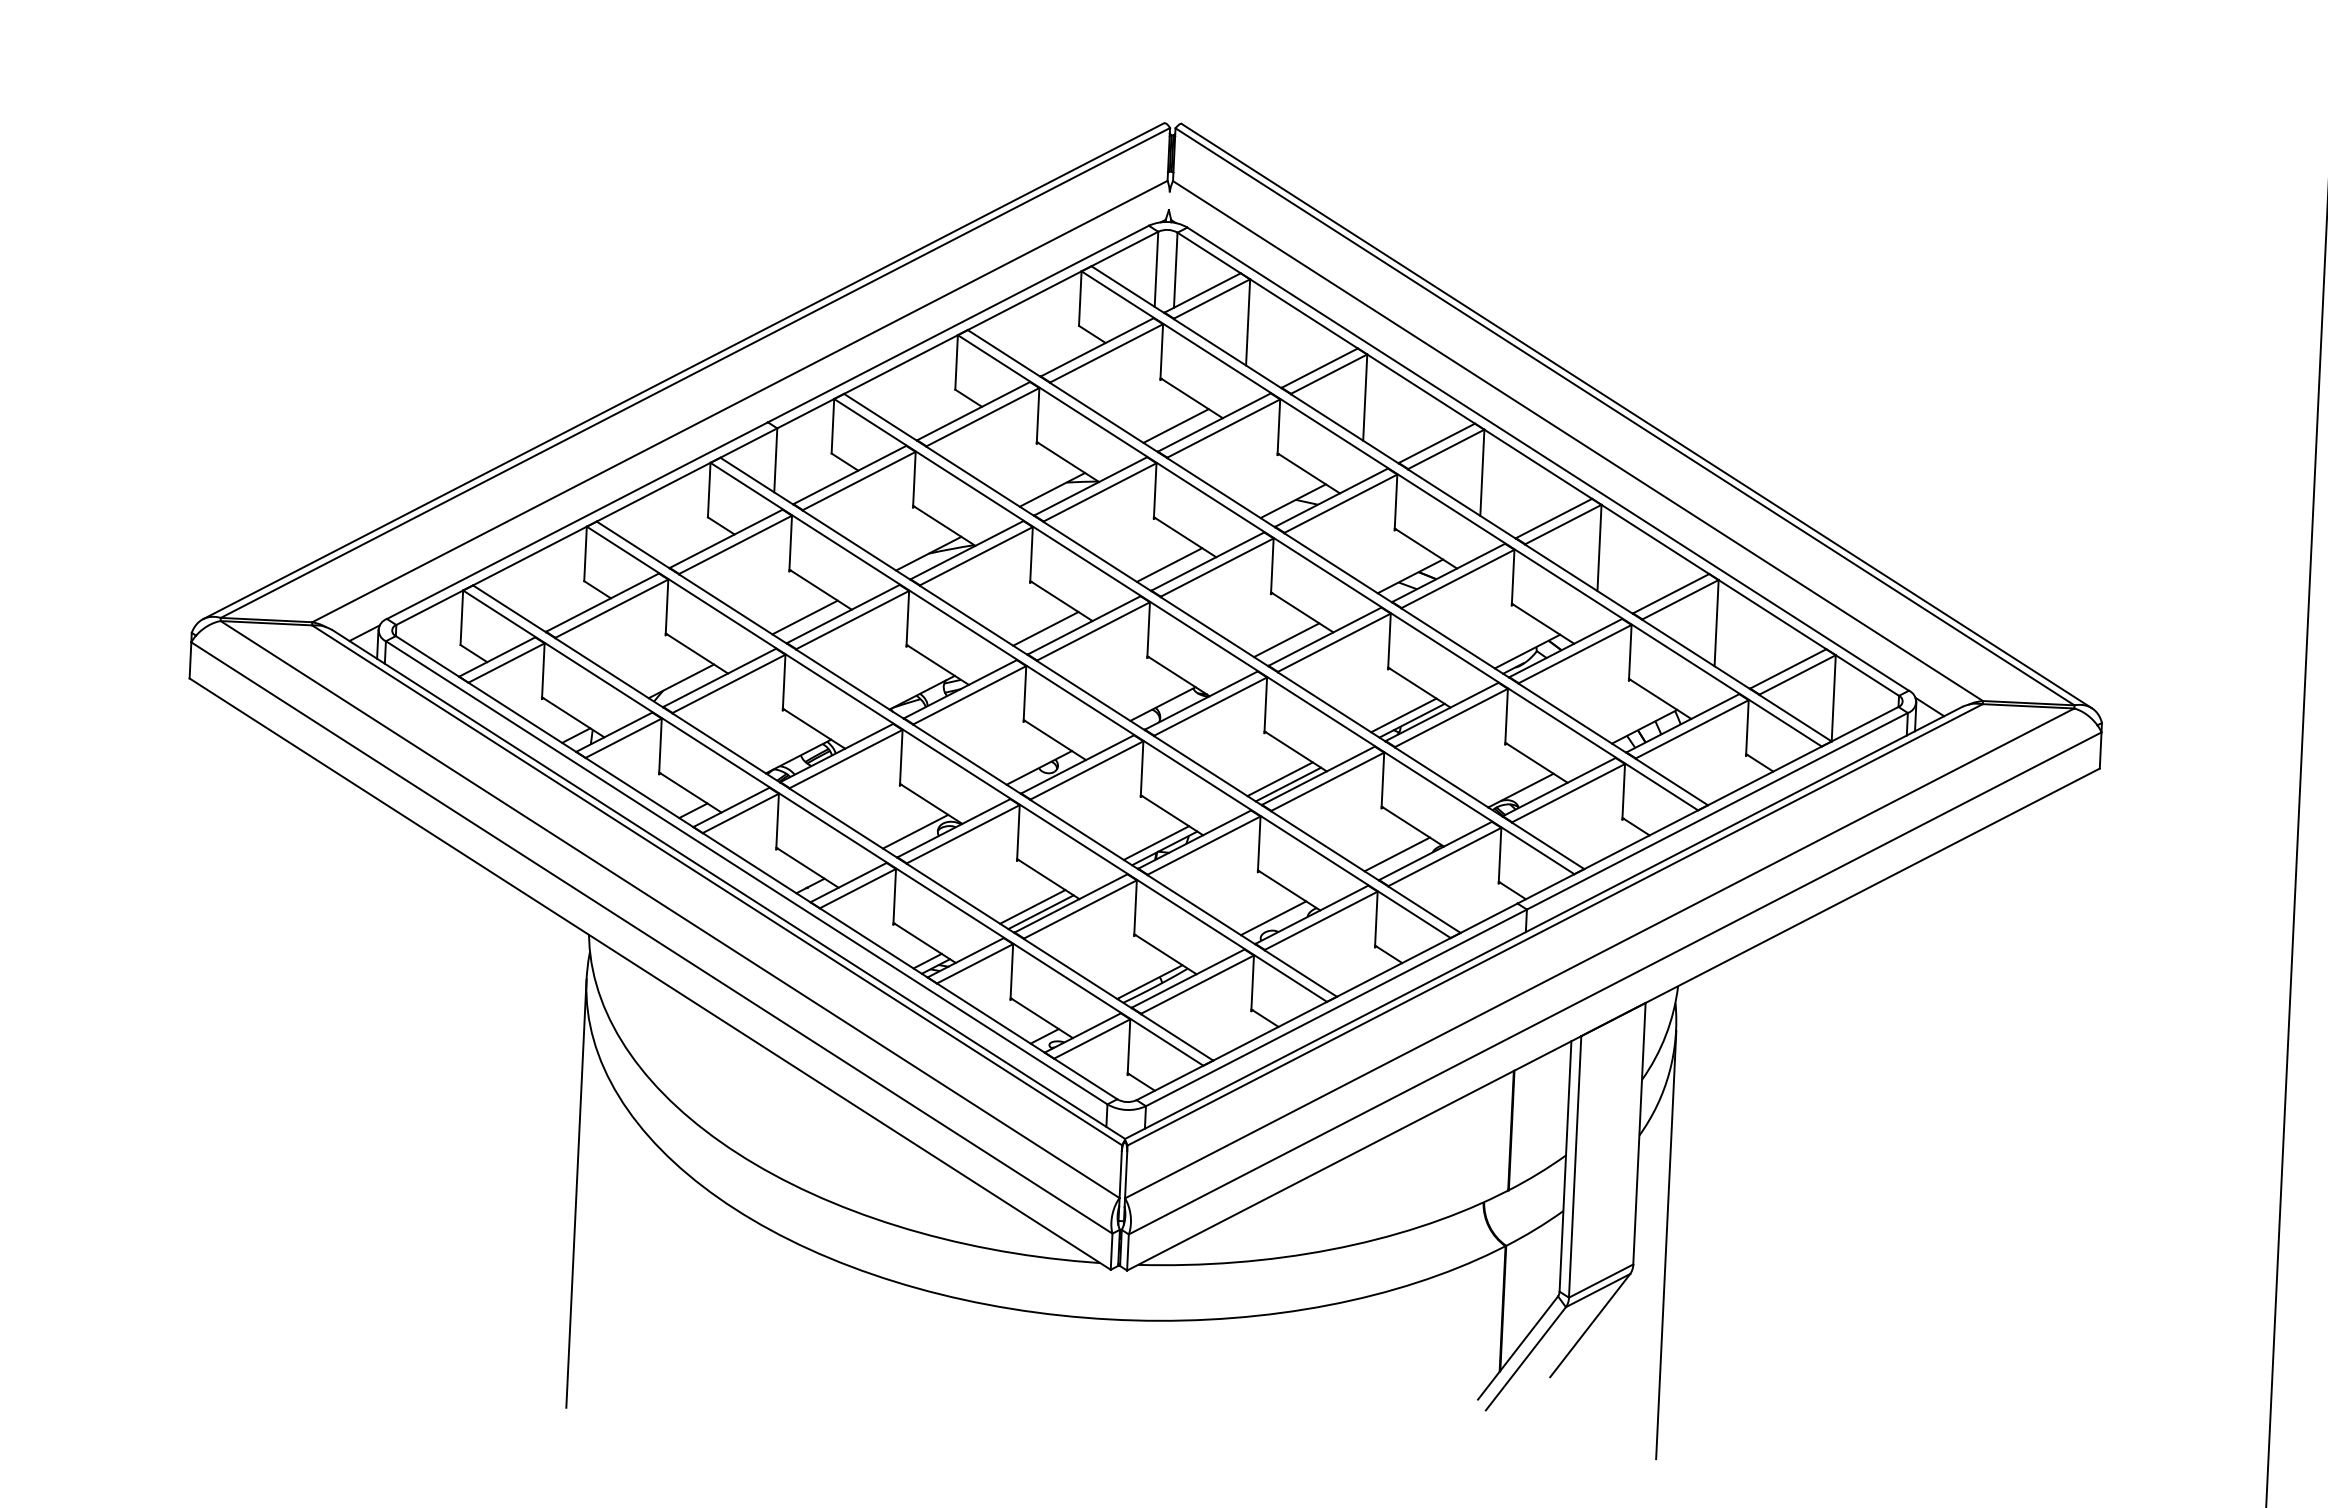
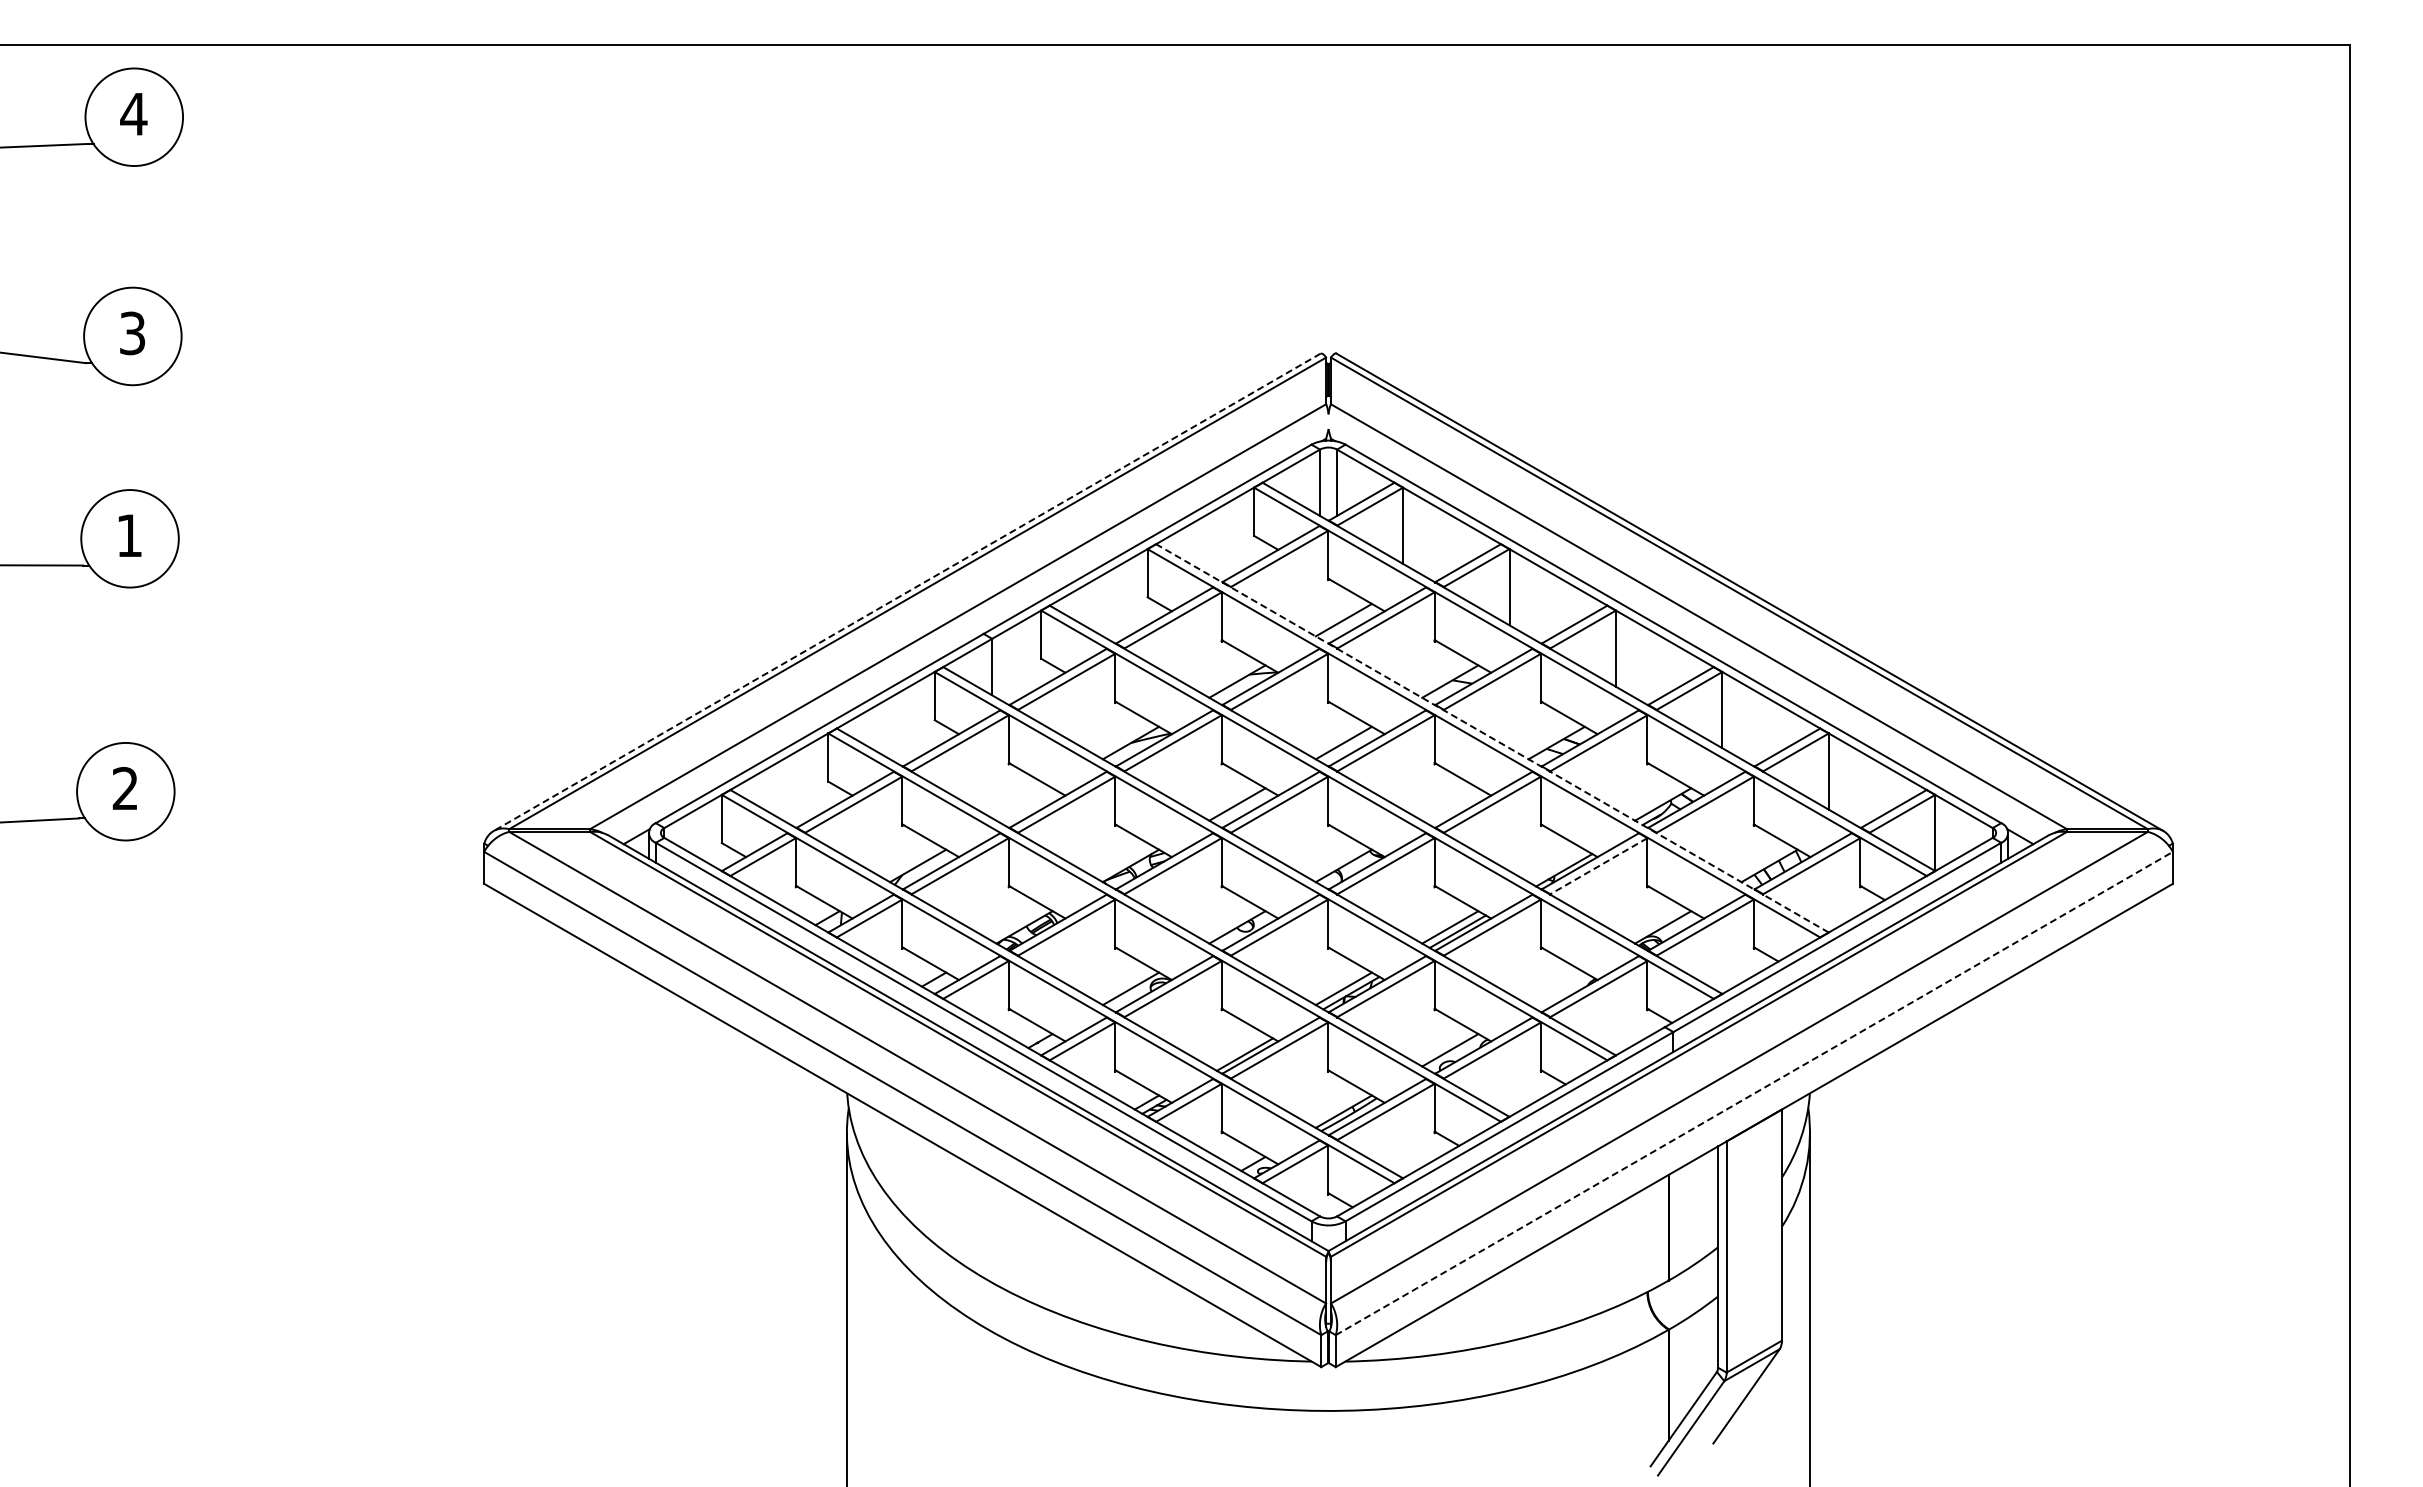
line: (682, 371) -> (906, 592), solid -> dashed
line: (1337, 567) -> (1492, 738), solid -> dashed
line: (805, 617) -> (1024, 804), removed
line: (1286, 640) -> (1450, 804), removed
line: (1403, 714) -> (1556, 865), removed
line: (1451, 718) -> (1598, 866), solid -> dashed
line: (1397, 854) -> (1556, 988), removed
line: (1032, 907) -> (1237, 1050), removed
line: (1615, 983) -> (1754, 1093), solid -> dashed

